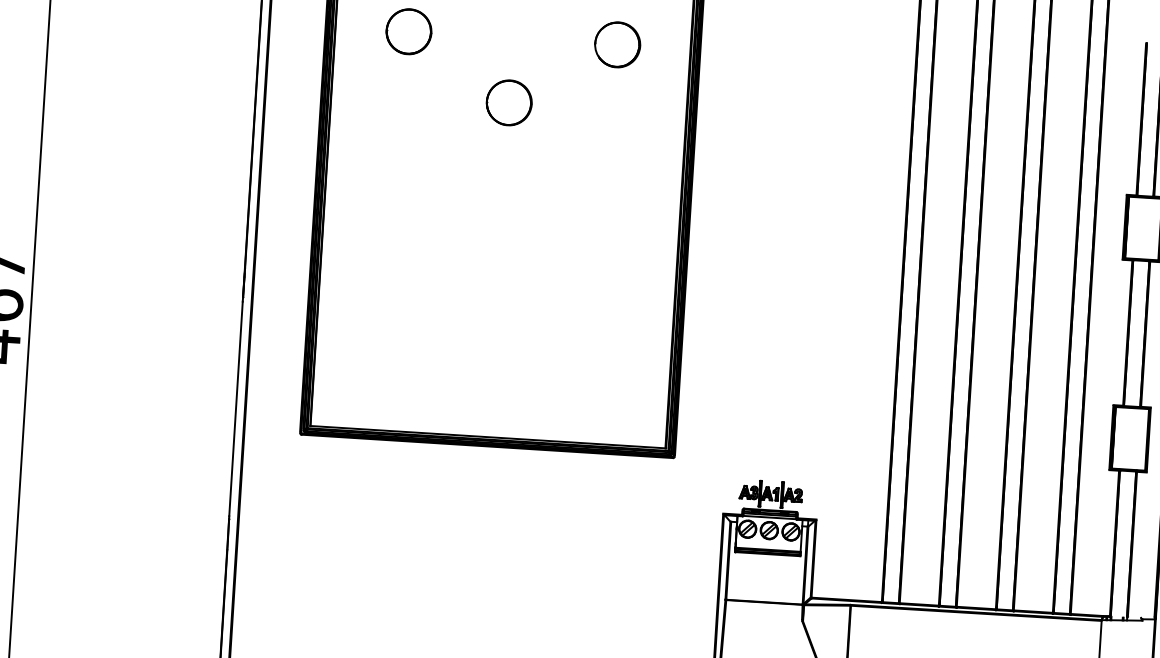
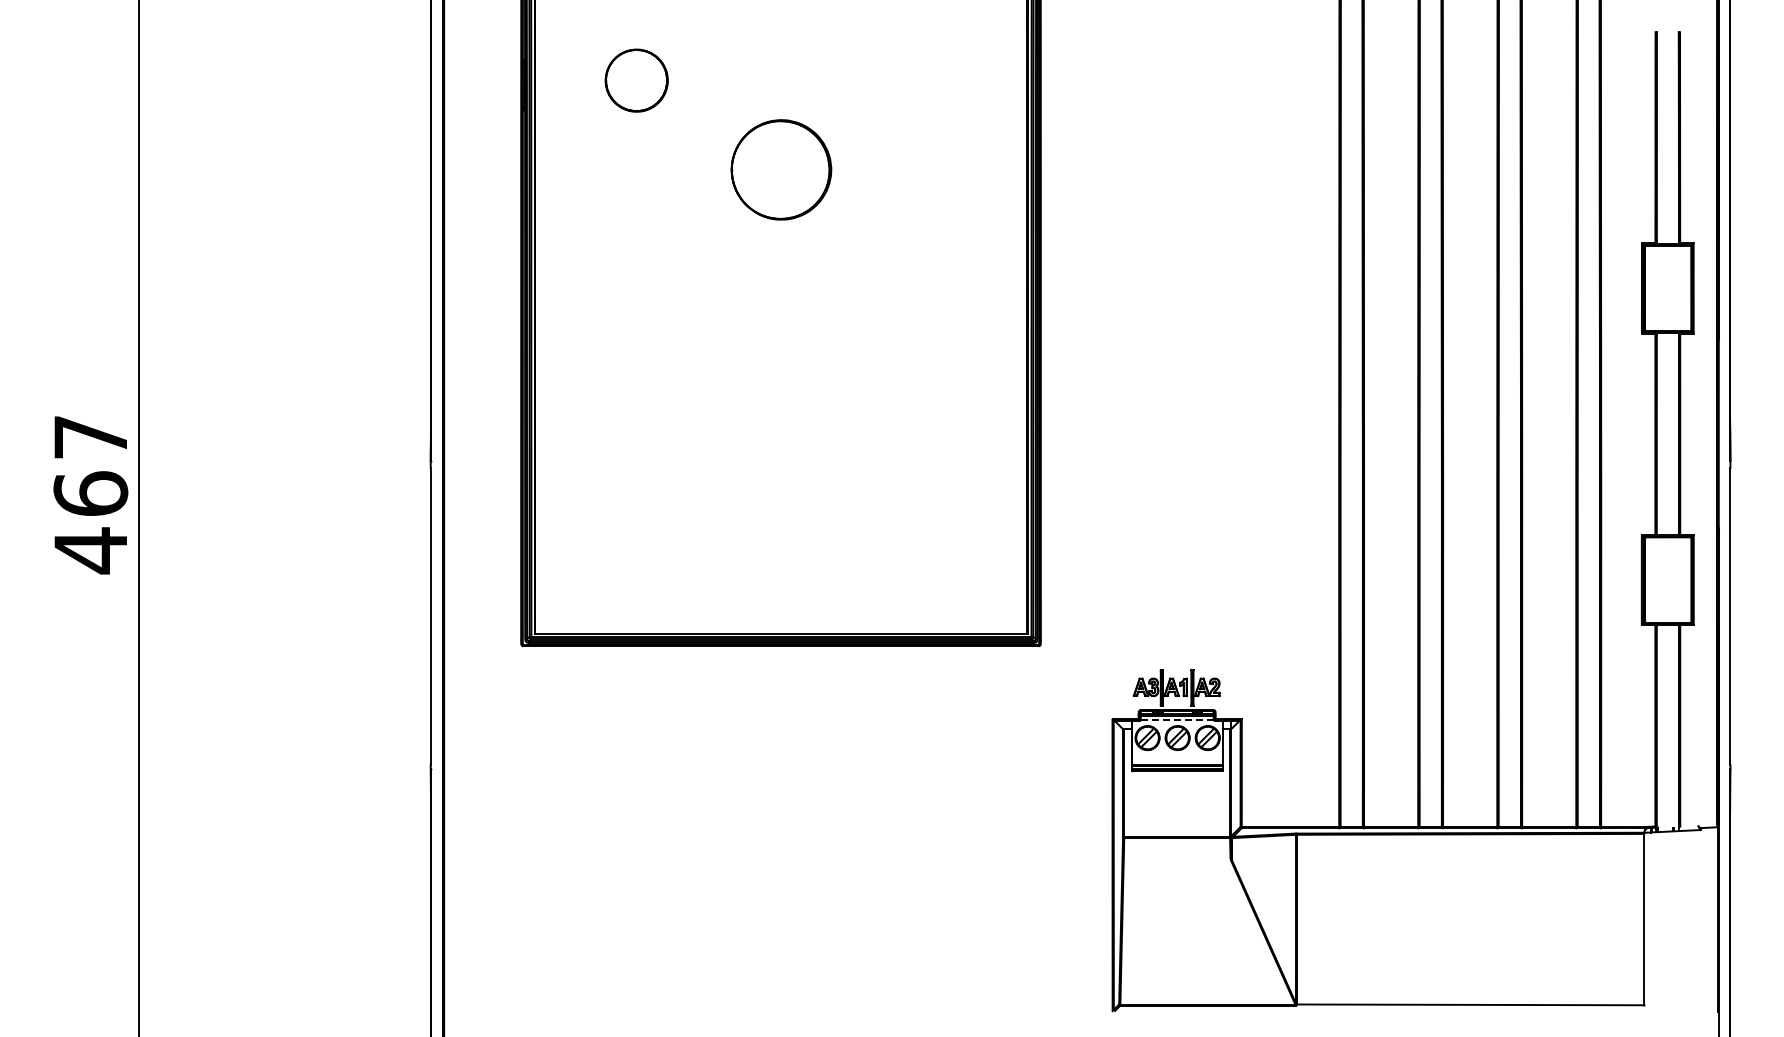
part: (618, 44) -> (926, 80), removed
part: (509, 103) -> (781, 170), size x1.6
line: (770, 517) -> (1177, 720), solid -> dashed

